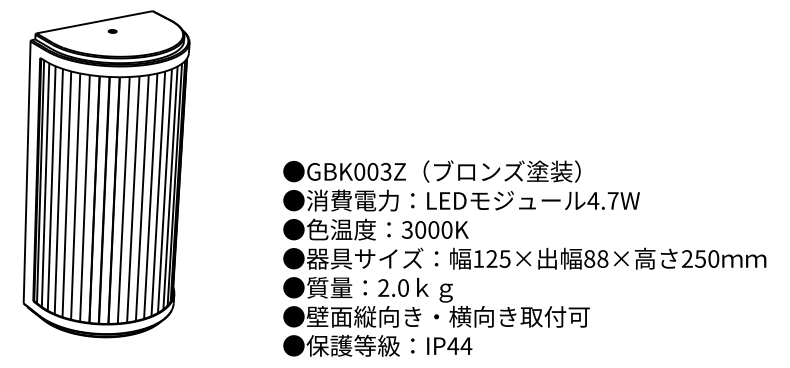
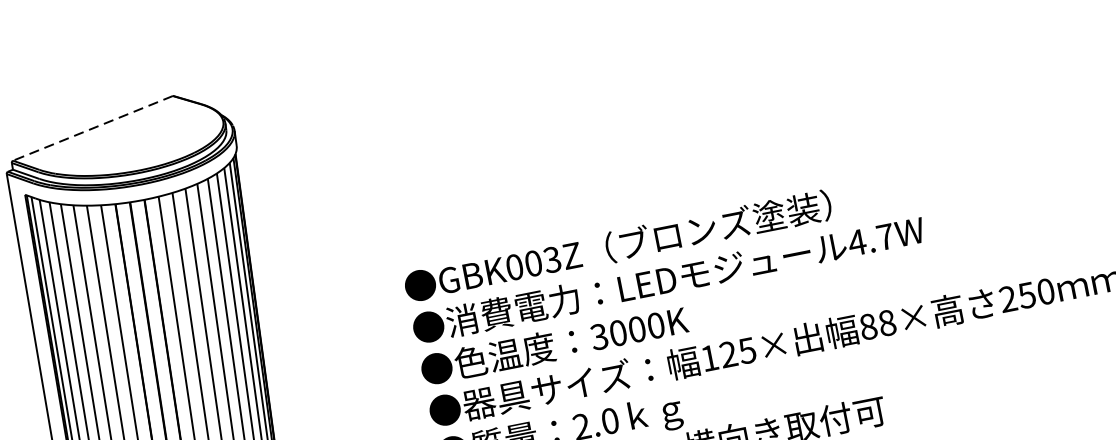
line: (94, 22) -> (92, 128), solid -> dashed
part: (112, 31) -> (121, 136), removed

